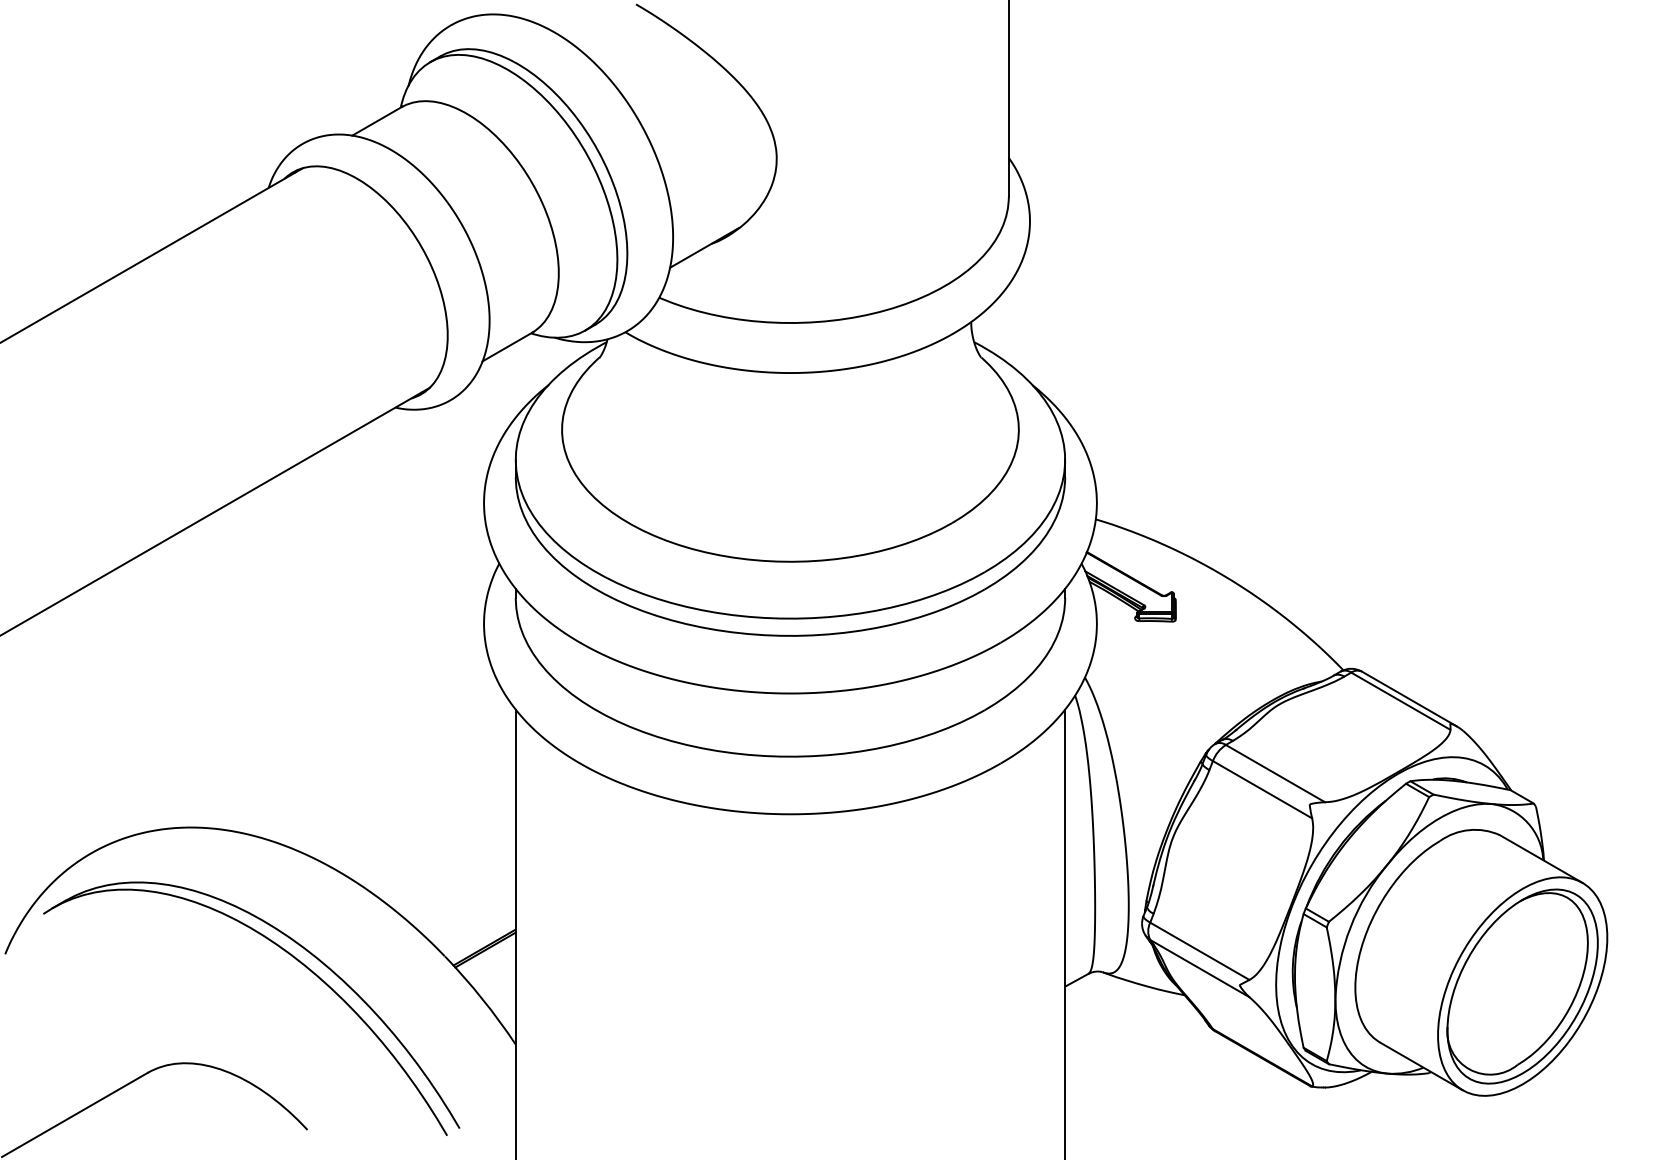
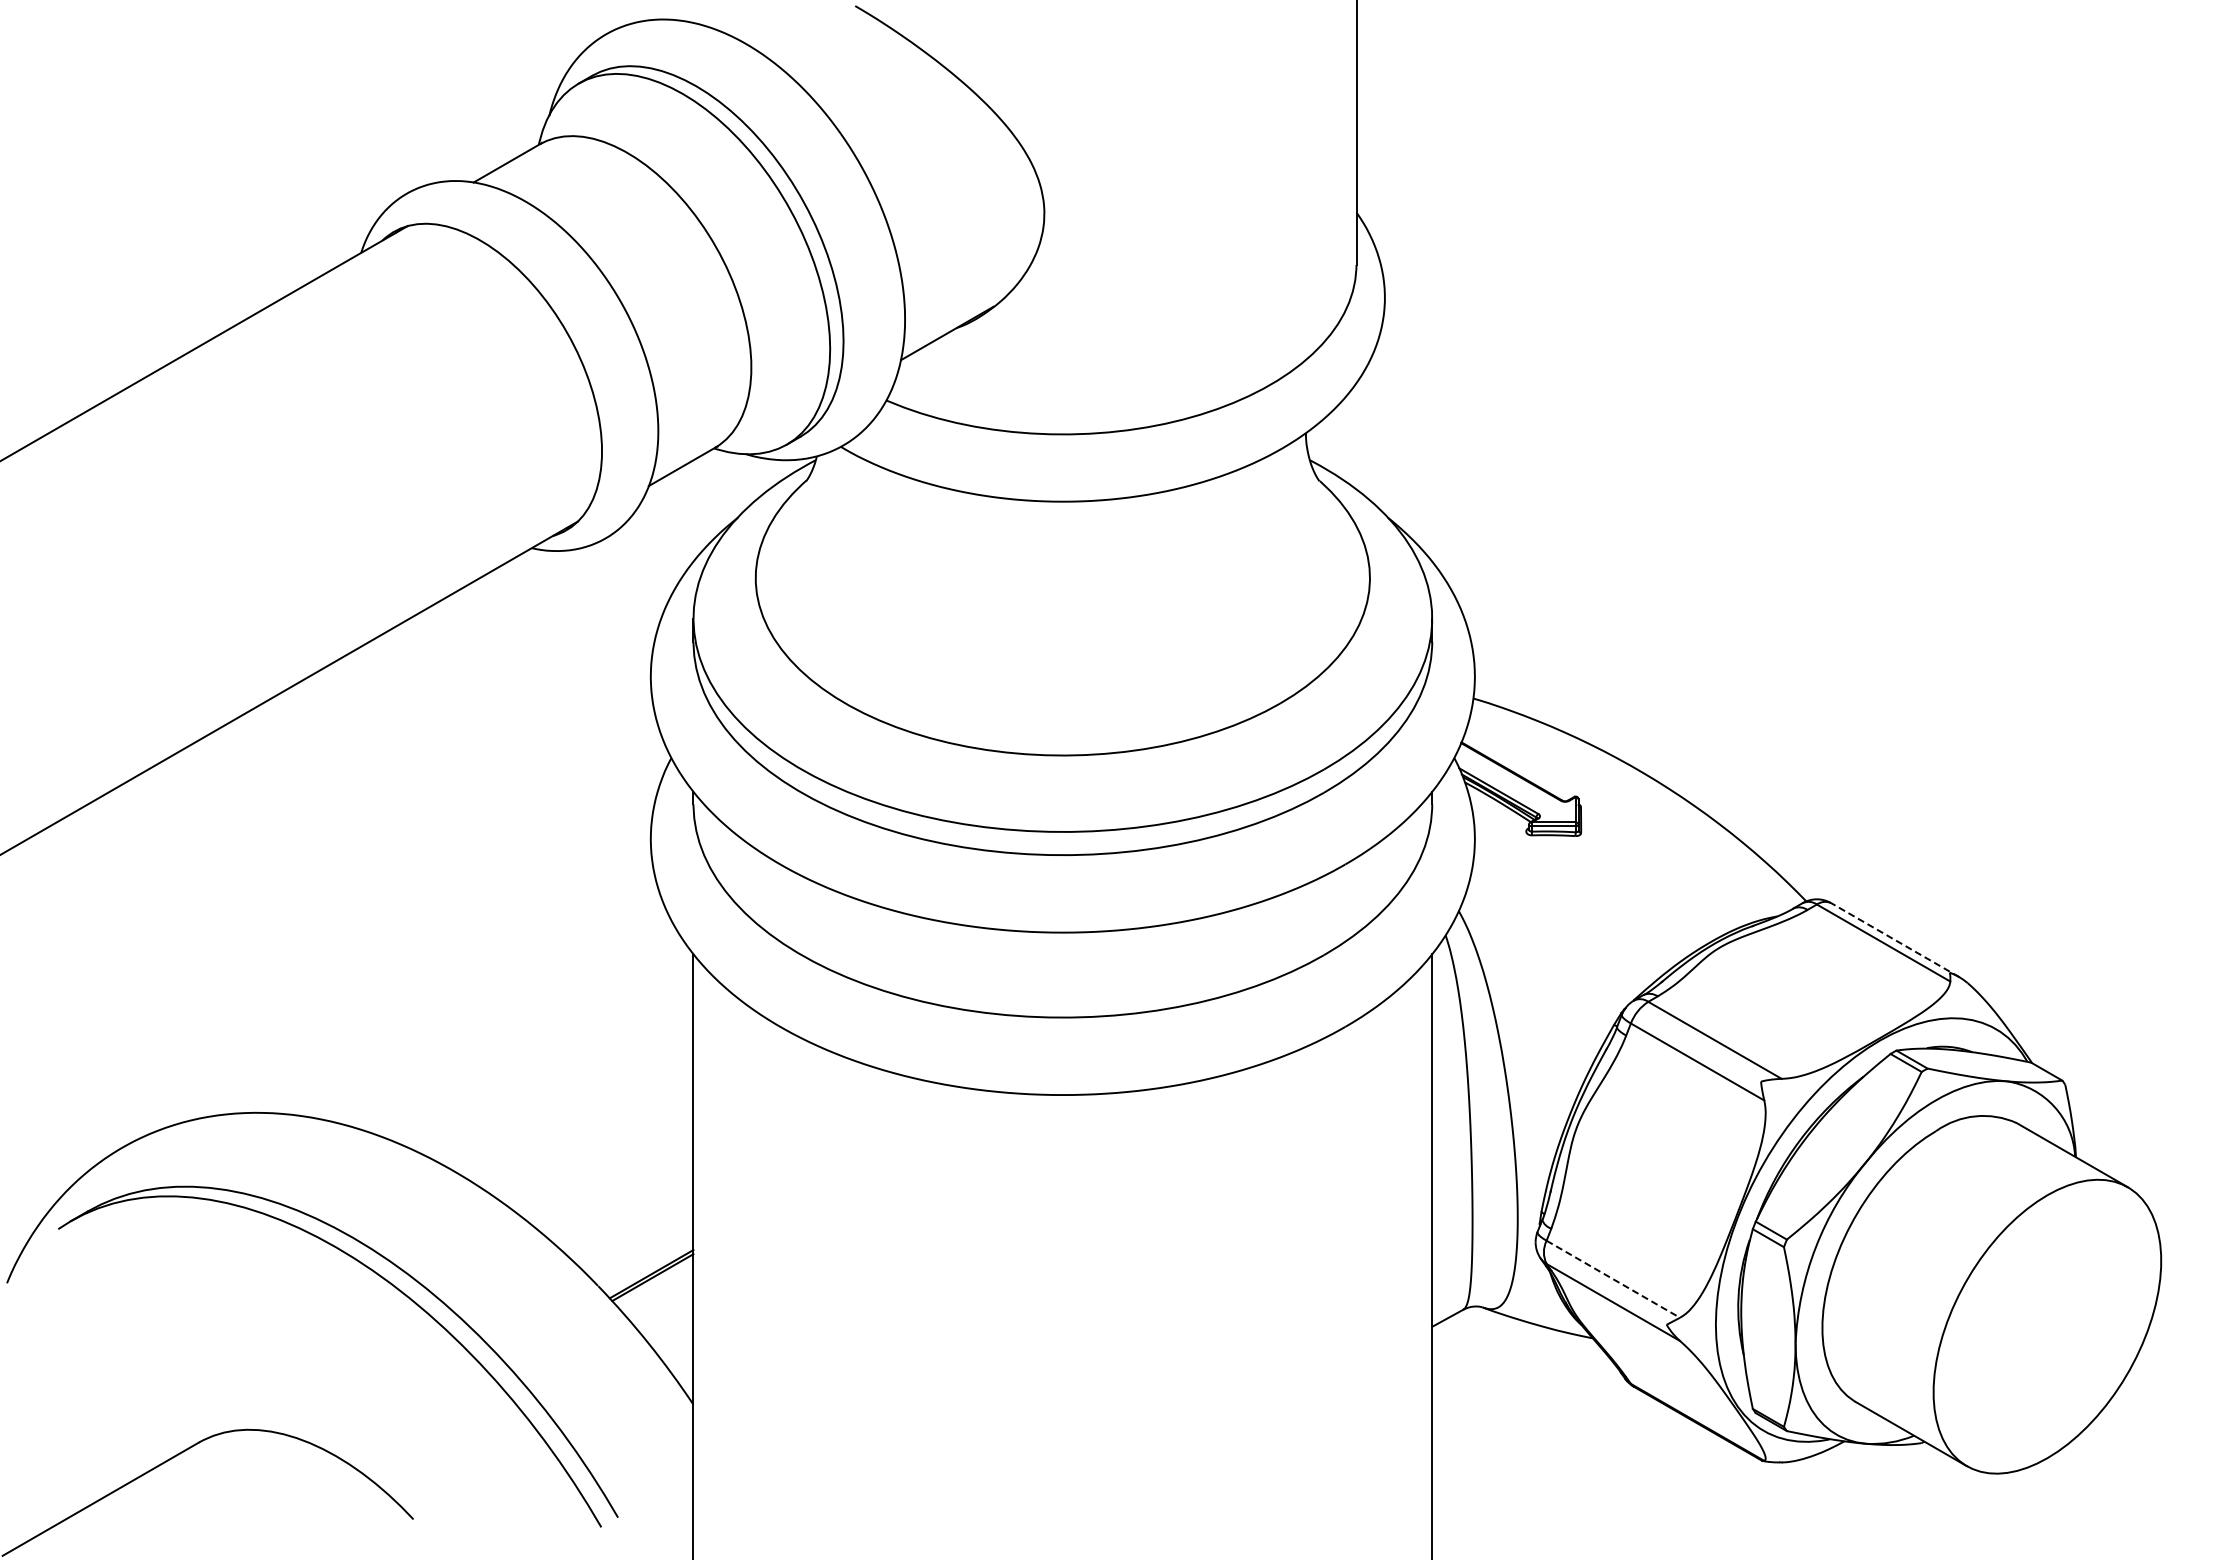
line: (1408, 698) -> (1894, 939), solid -> dashed
line: (1199, 951) -> (1613, 1279), solid -> dashed
part: (1522, 986) -> (2047, 1326), removed

